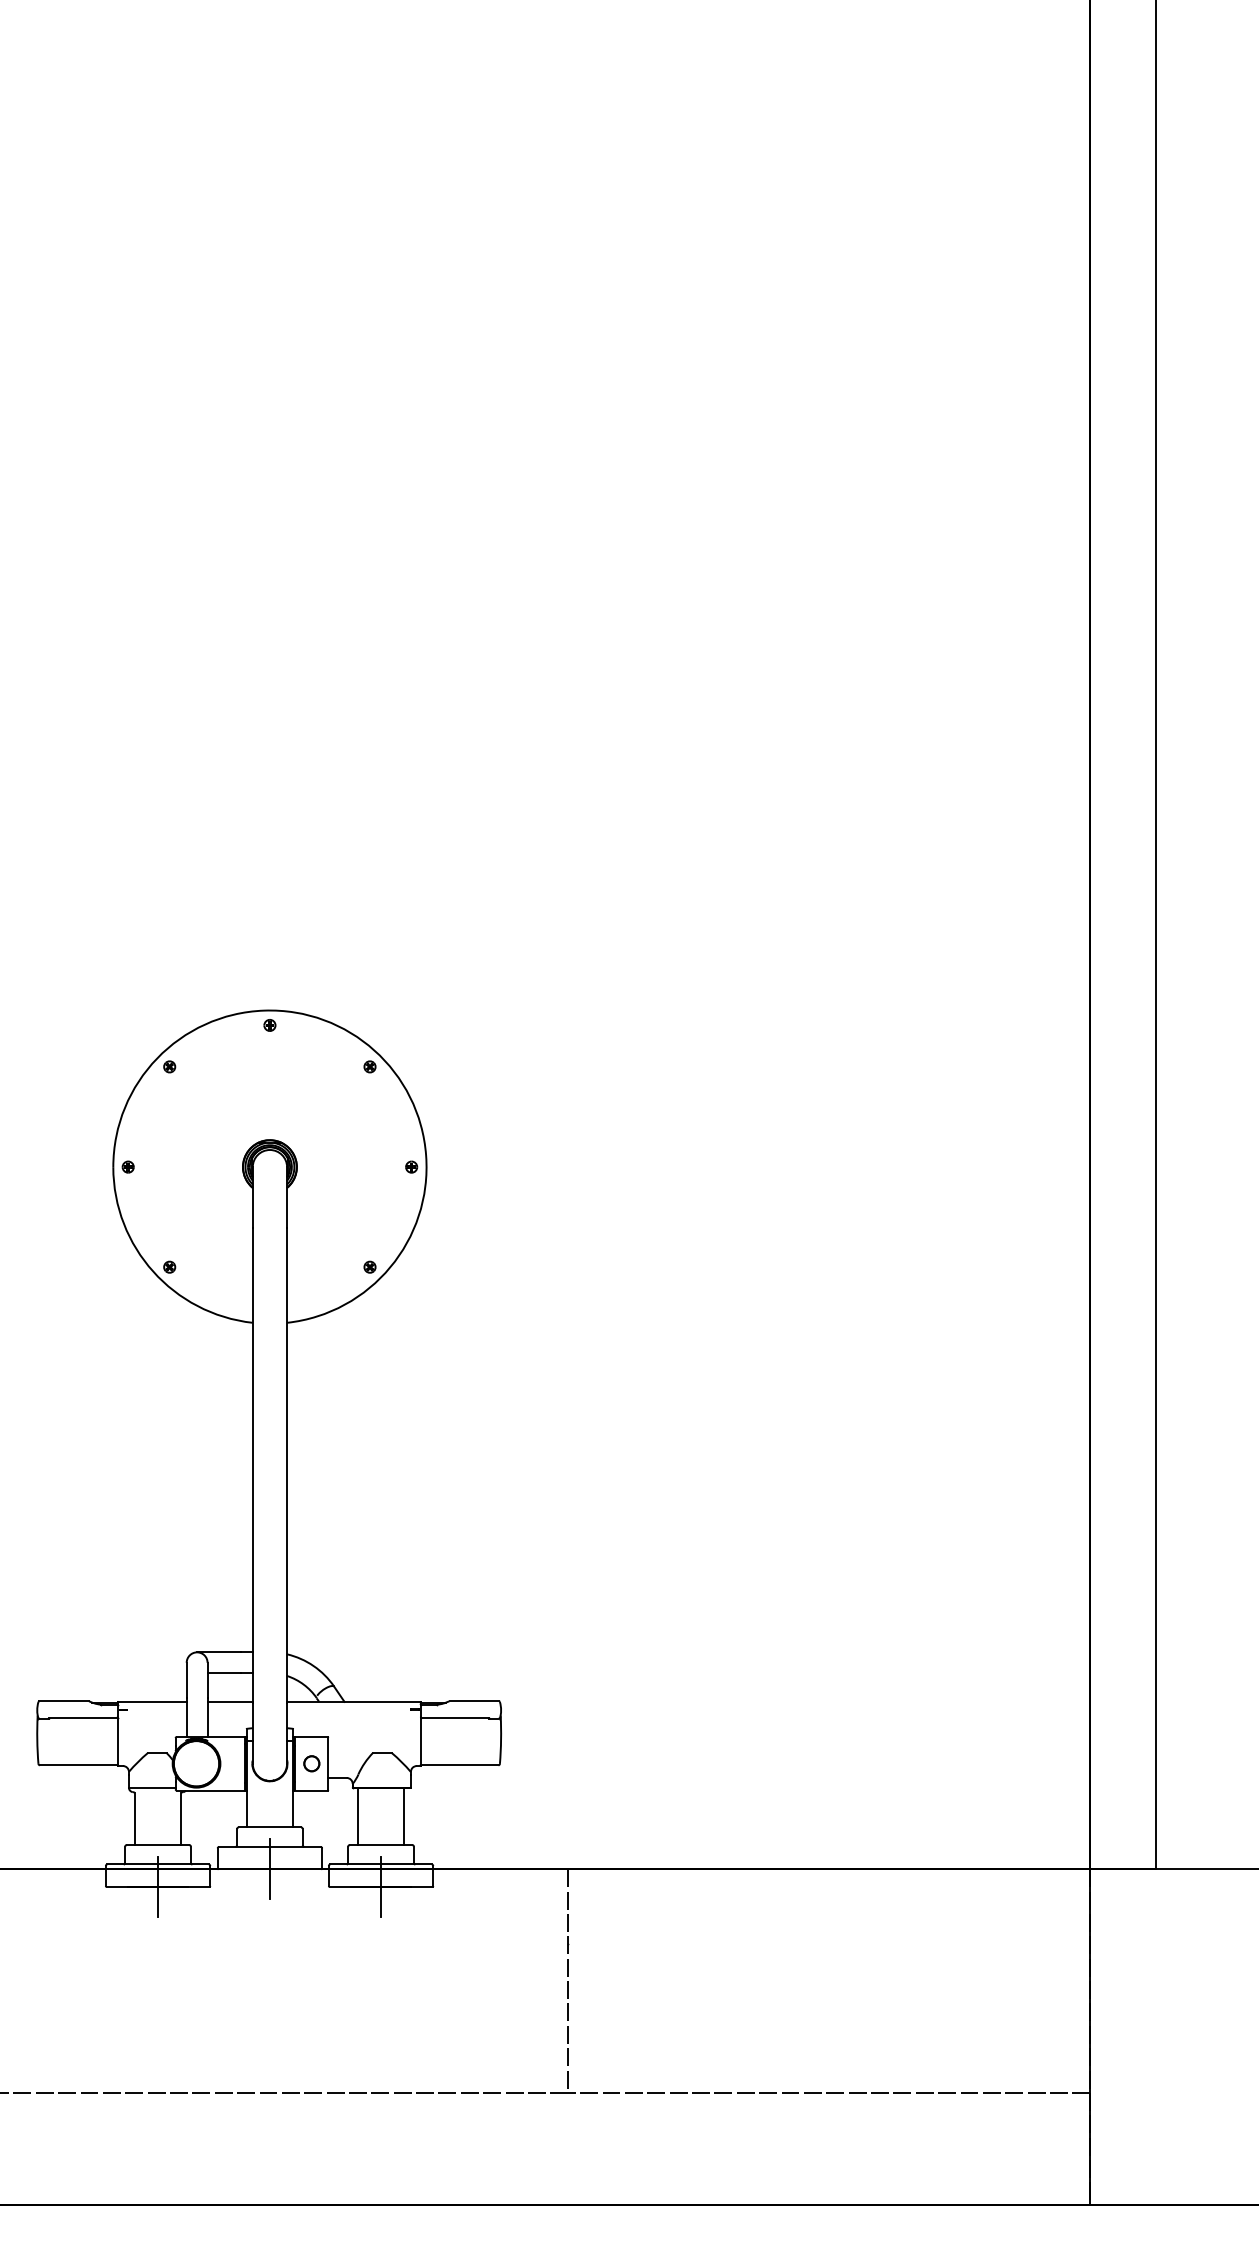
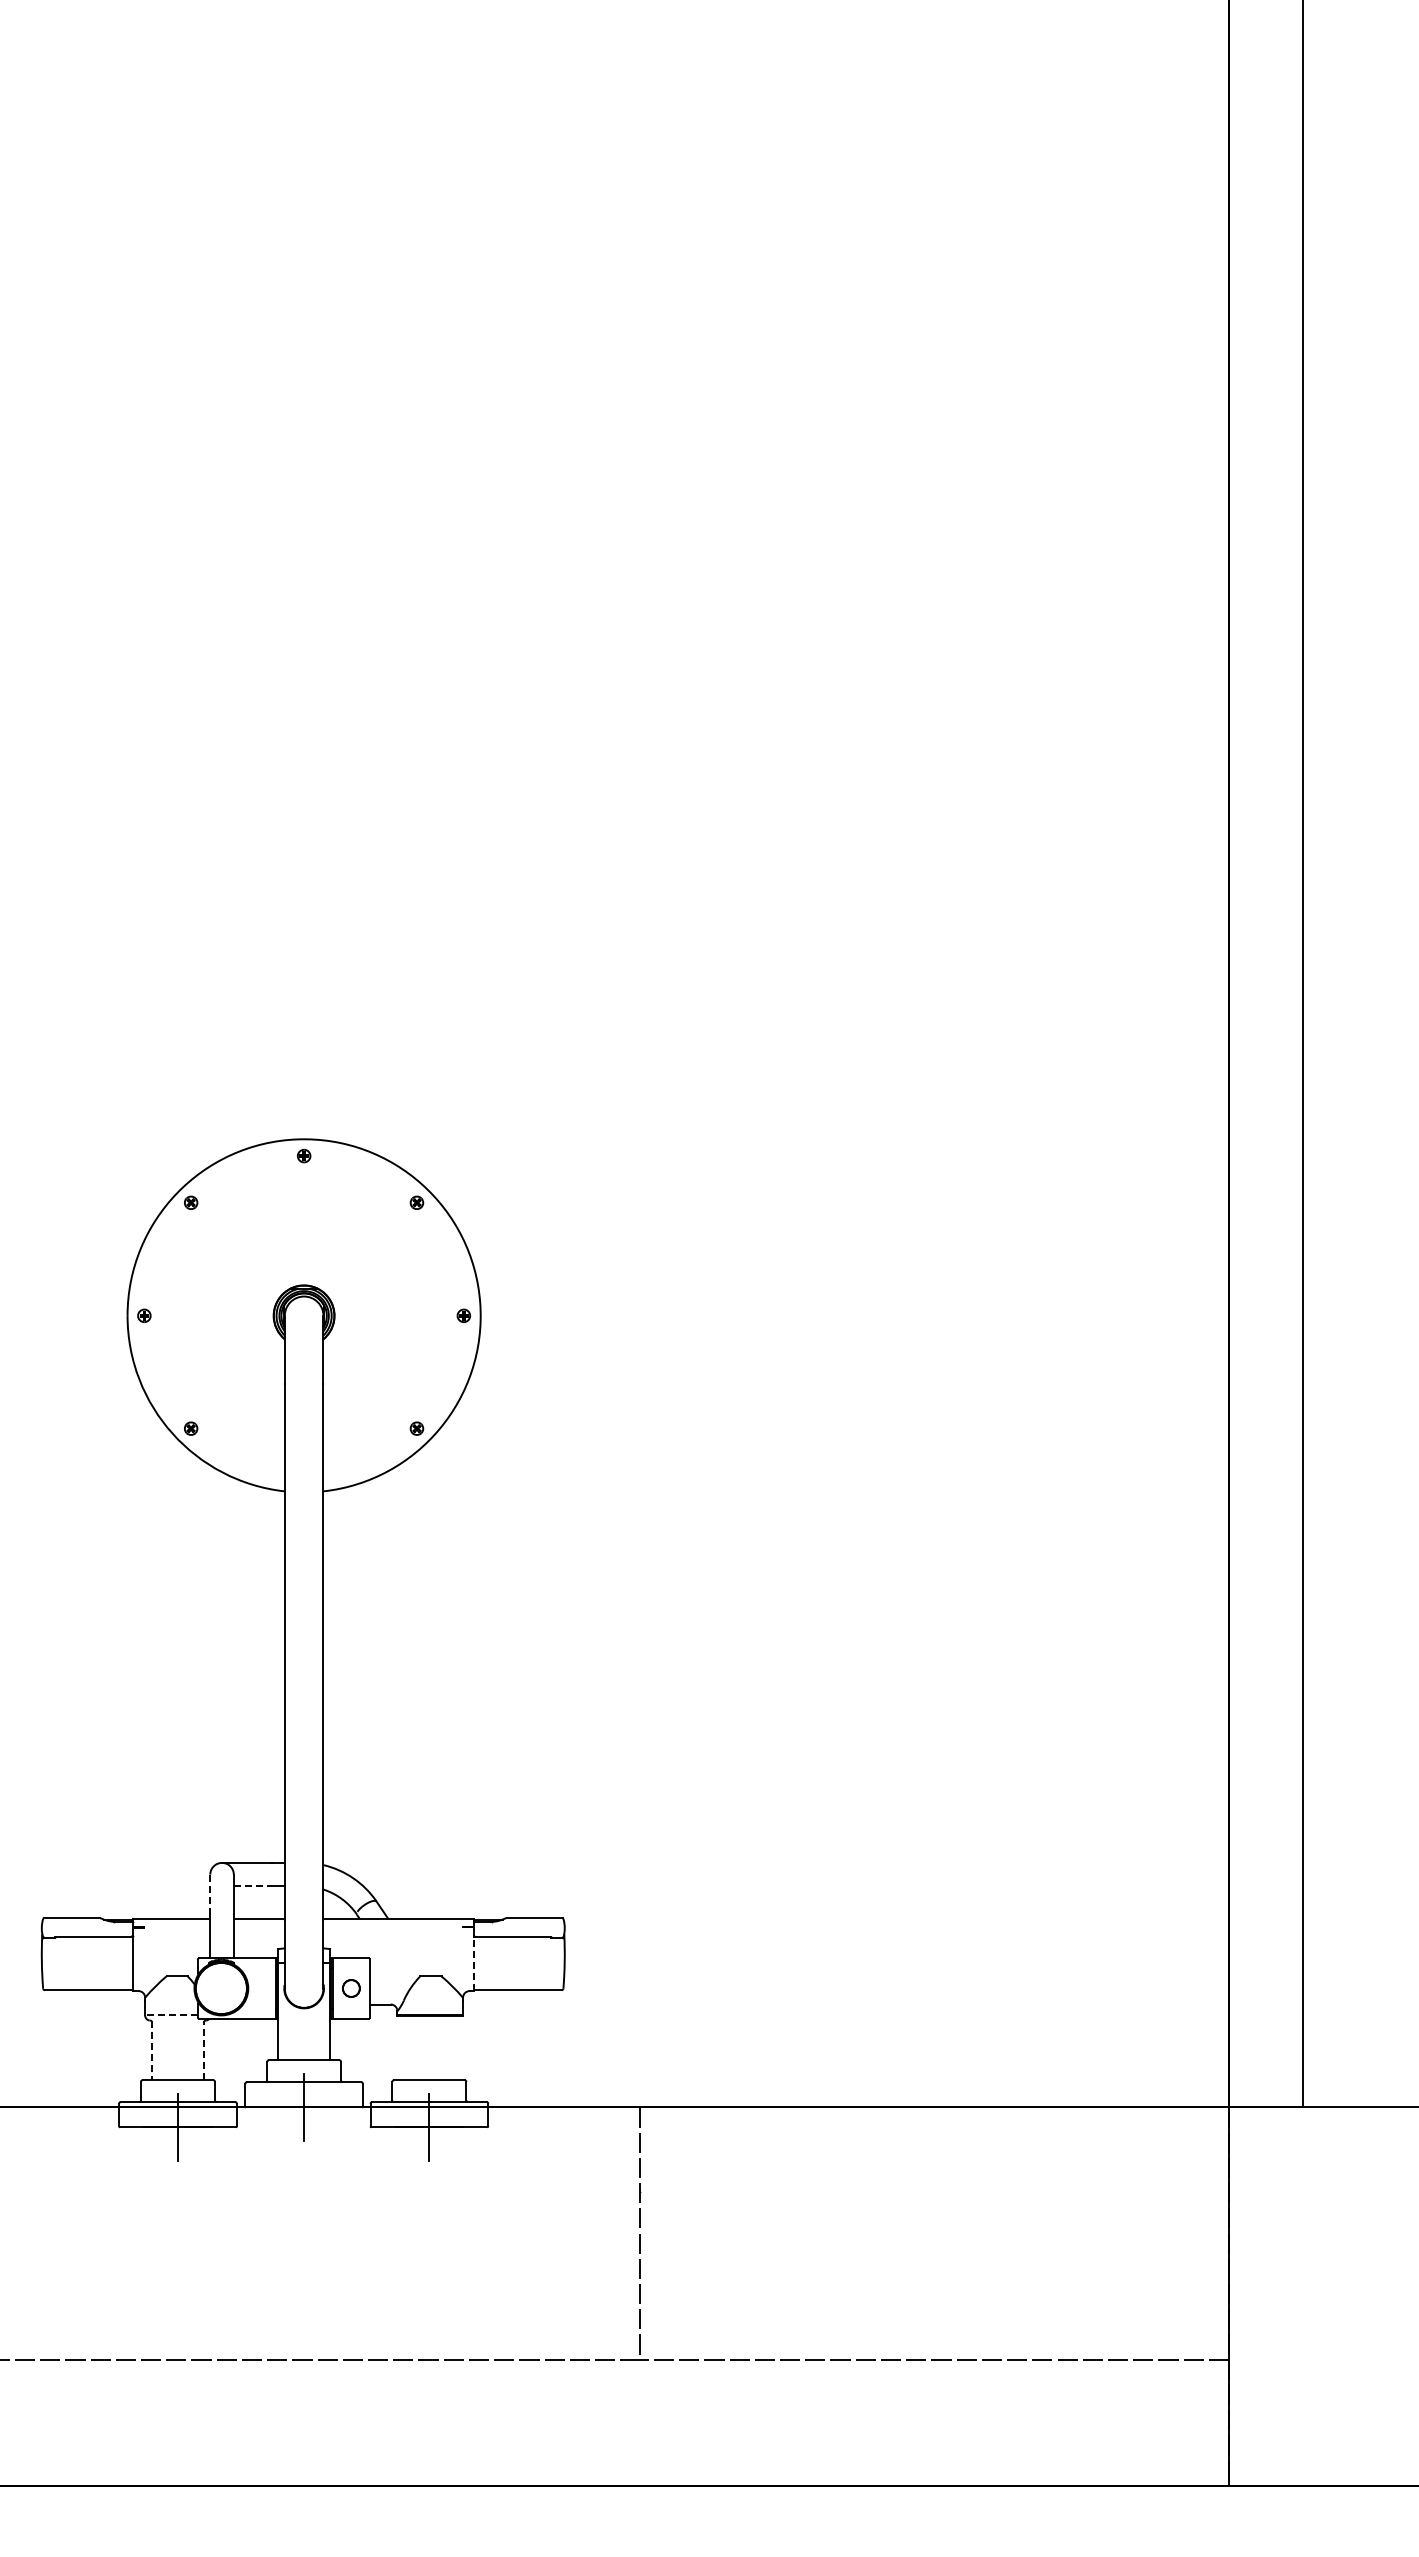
line: (224, 1673) -> (252, 1886), solid -> dashed
line: (186, 1680) -> (210, 1894), solid -> dashed
line: (420, 1741) -> (473, 1963), solid -> dashed
line: (152, 1787) -> (171, 2015), solid -> dashed
line: (358, 1816) -> (403, 2047), removed
line: (404, 1816) -> (455, 2047), removed
line: (181, 1818) -> (204, 2050), solid -> dashed
line: (134, 1819) -> (151, 2051), solid -> dashed

